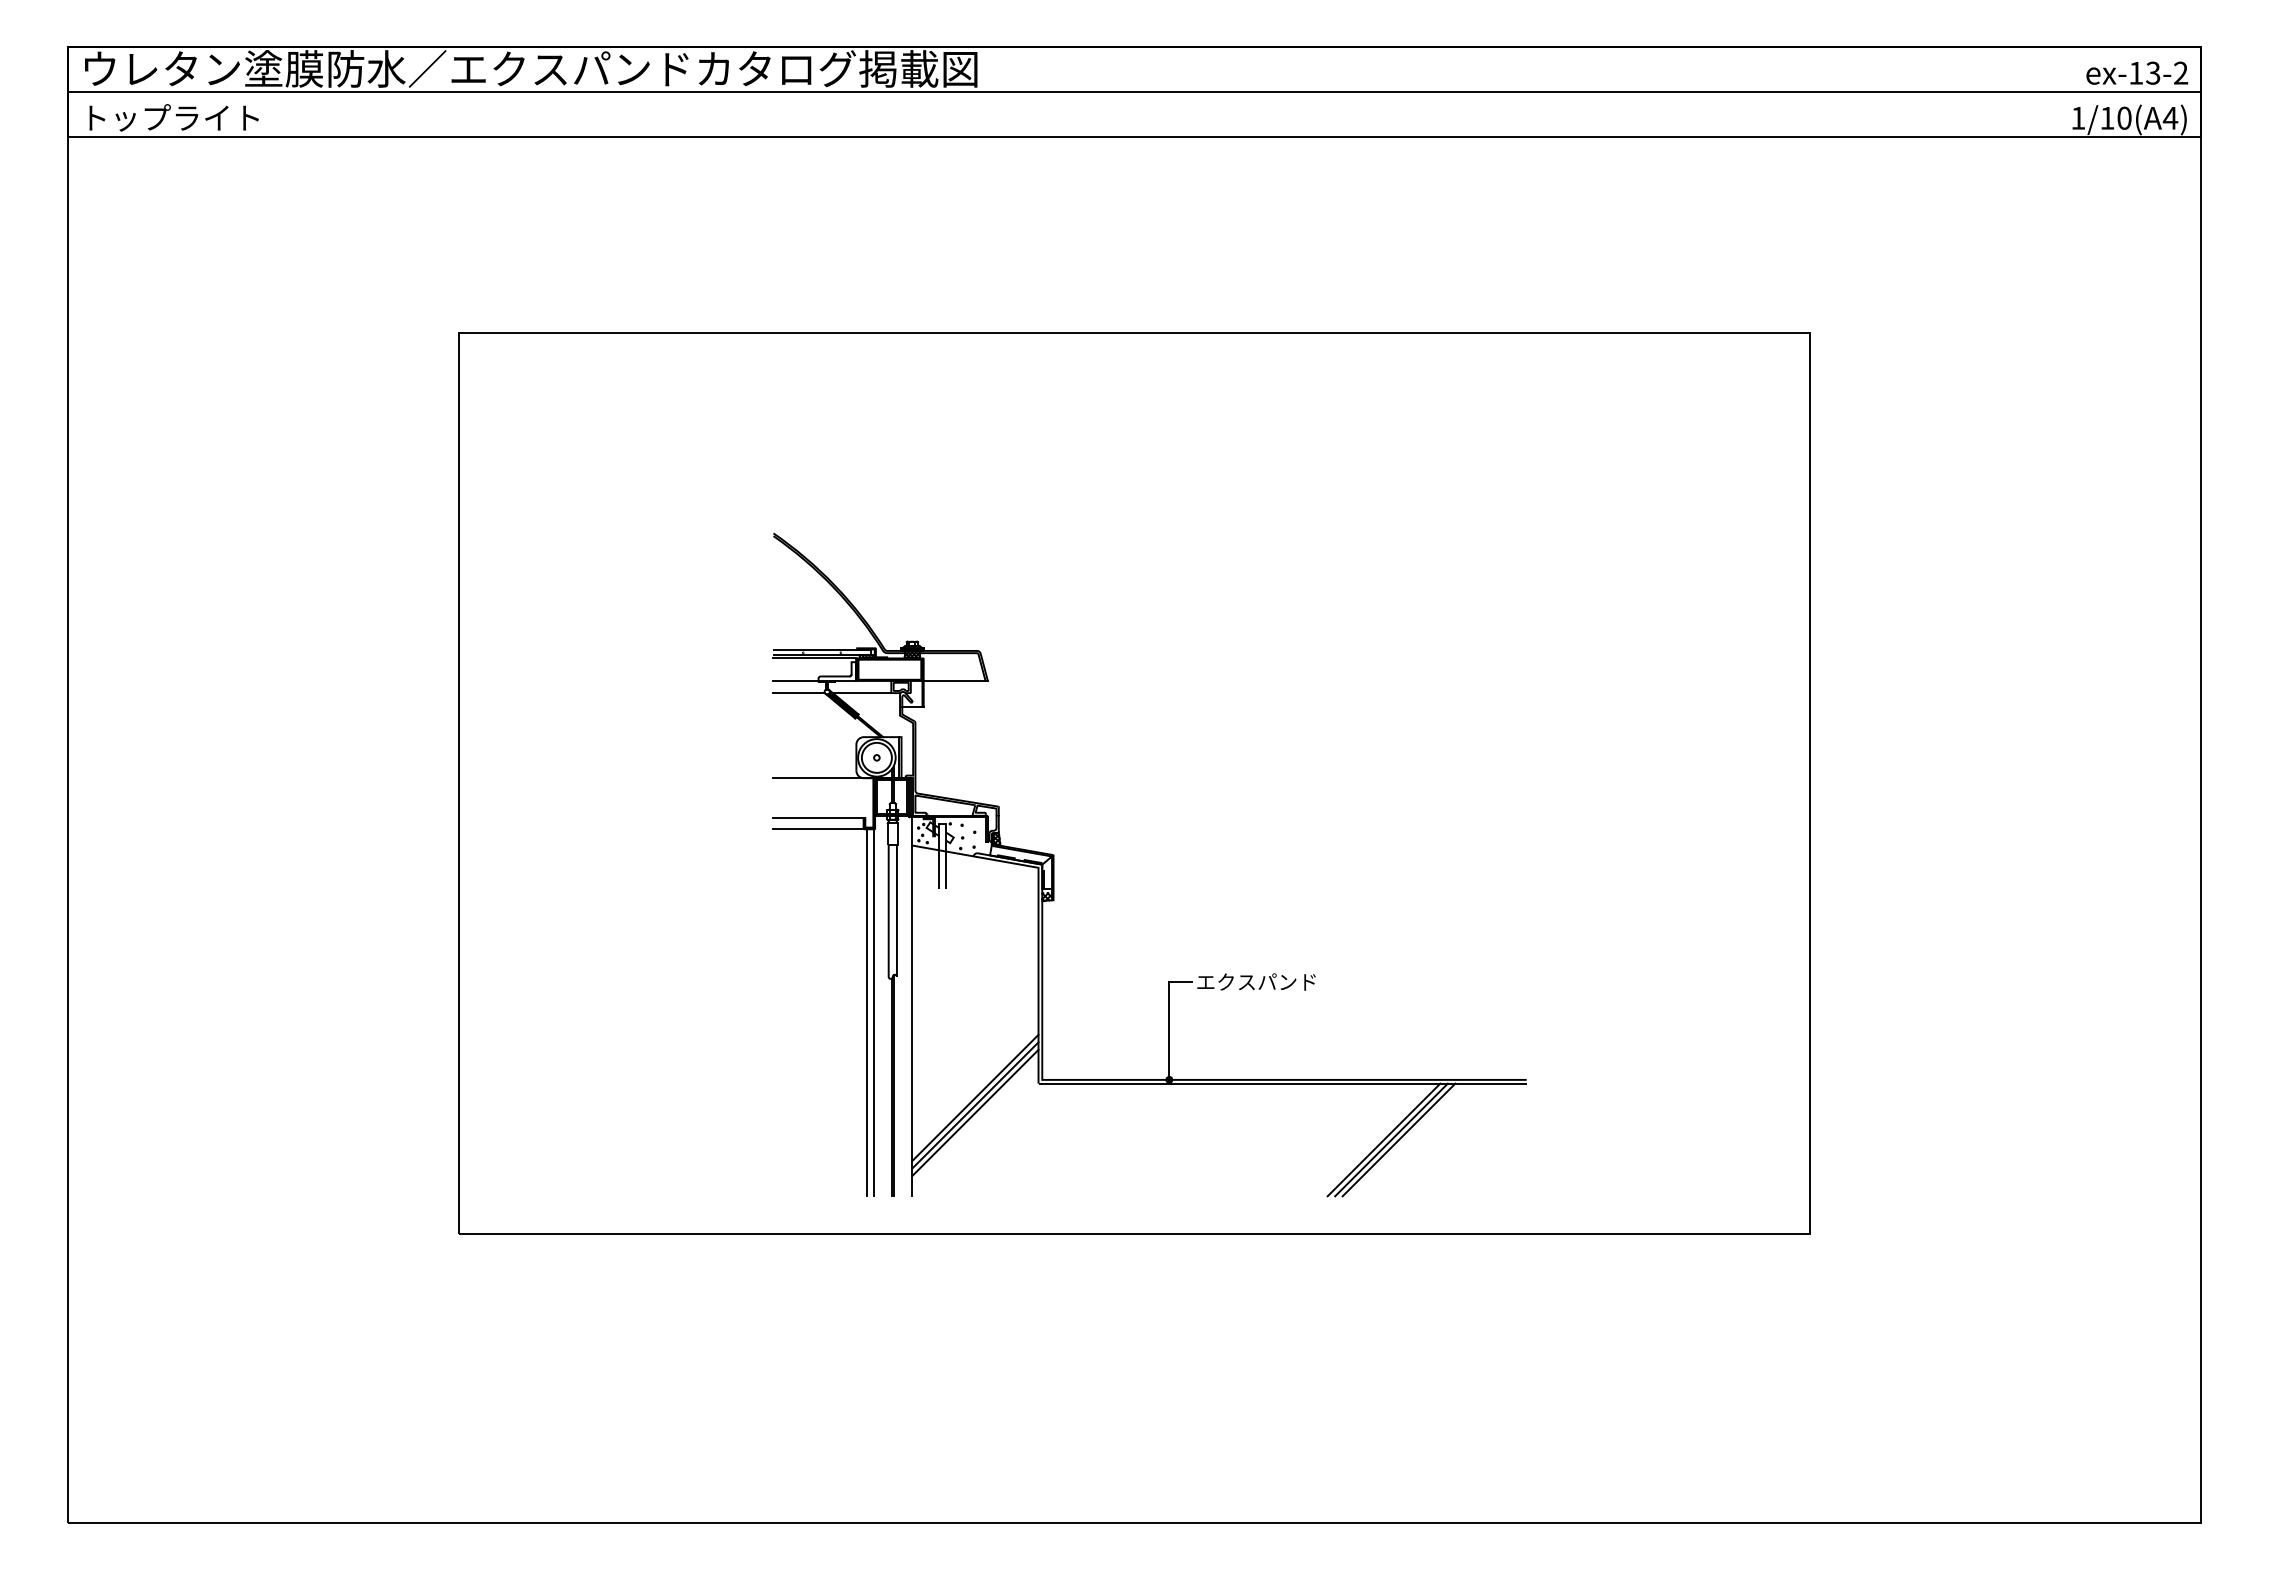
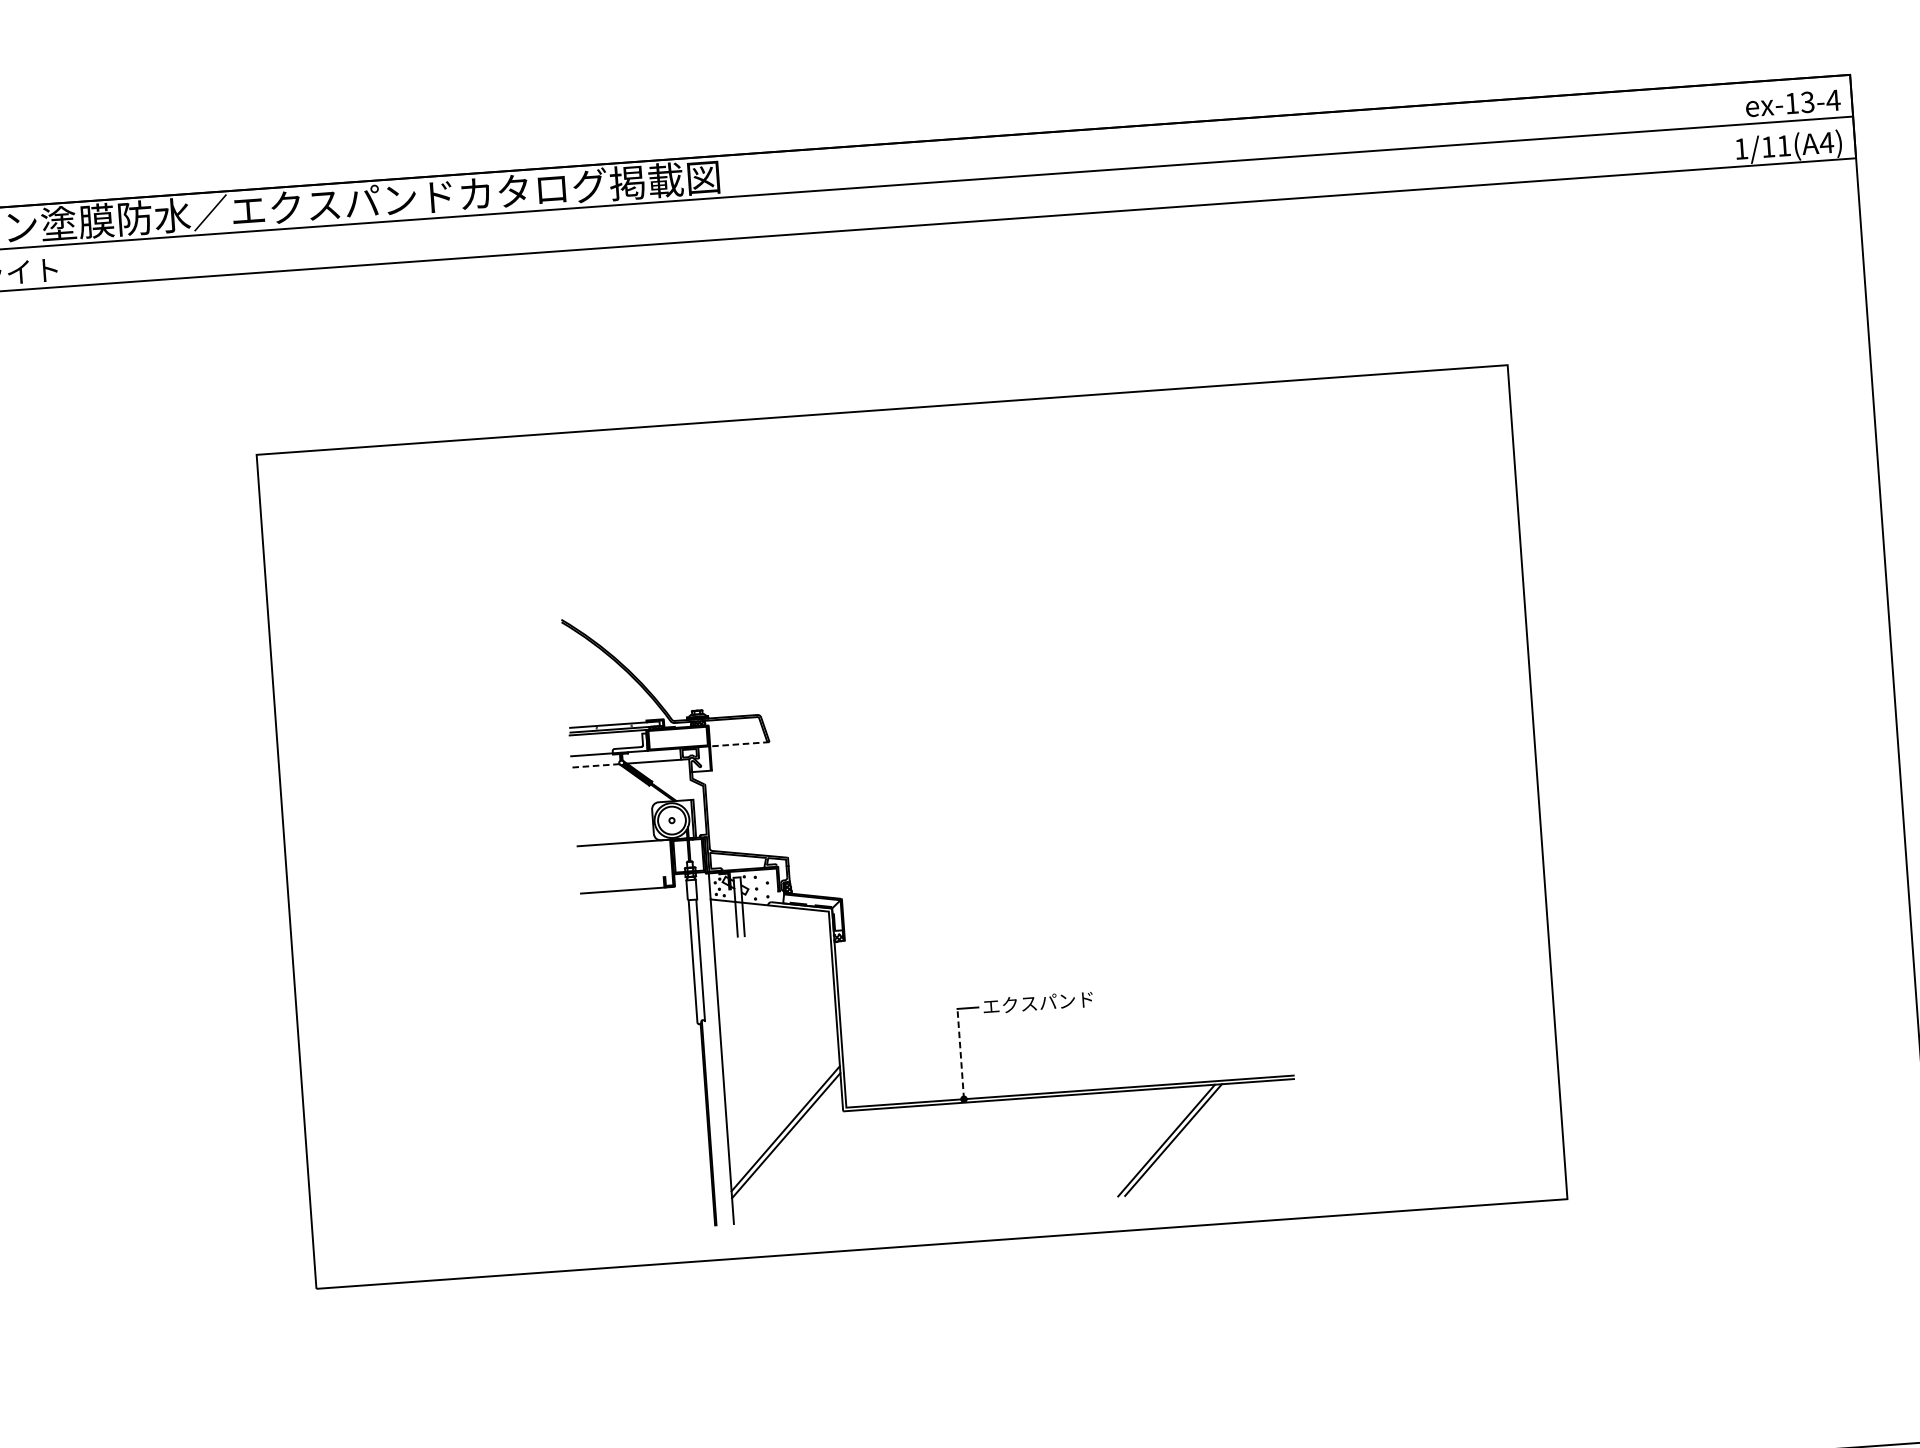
text: (2180, 72) -> (1832, 99), ex-13-2 -> ex-13-4
text: (2124, 117) -> (1784, 145), 1/10(A4) -> 1/11(A4)
line: (955, 681) -> (739, 744), solid -> dashed
line: (799, 693) -> (596, 766), solid -> dashed
line: (818, 818) -> (621, 880), removed
line: (867, 1012) -> (680, 1056), removed
line: (874, 1012) -> (686, 1056), removed
line: (1169, 1031) -> (960, 1054), solid -> dashed
line: (975, 1112) -> (786, 1142), removed
line: (1398, 1139) -> (1180, 1139), removed

